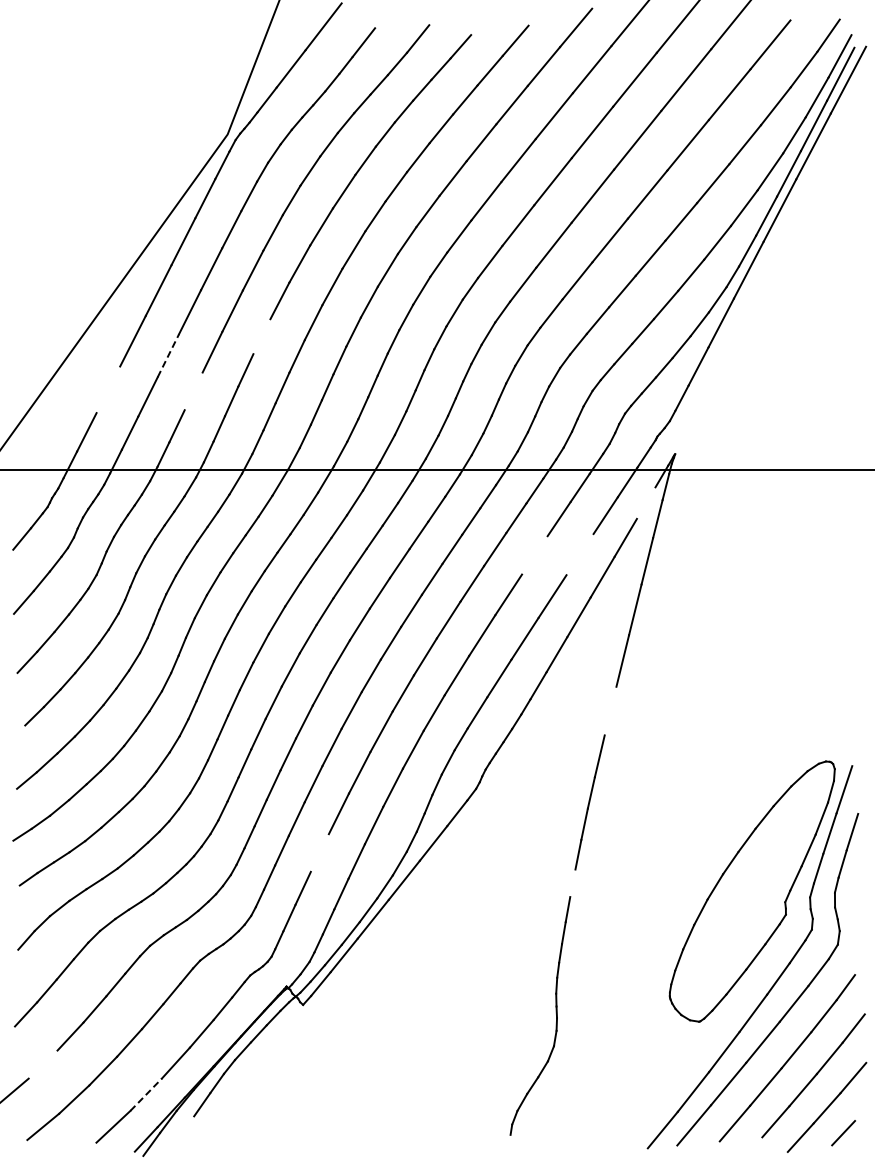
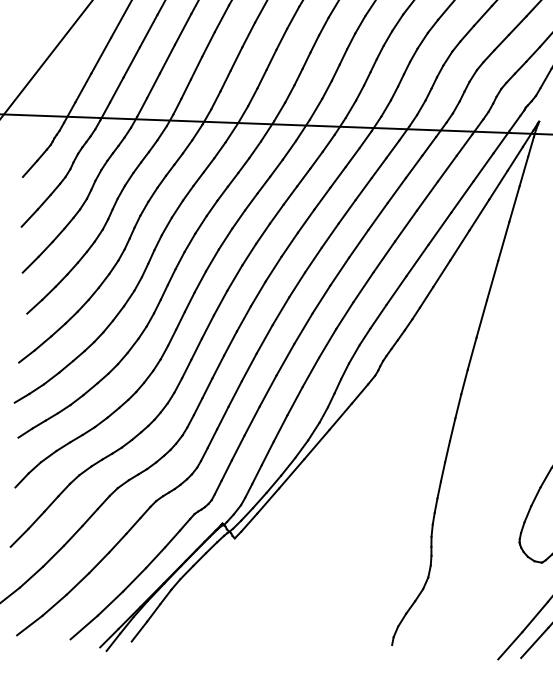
line: (261, 336) -> (221, 18), added
line: (168, 355) -> (148, 30), dashed -> solid
line: (108, 389) -> (101, 55), added
line: (193, 391) -> (167, 59), added
line: (645, 502) -> (514, 158), added
line: (579, 554) -> (462, 196), added
line: (534, 555) -> (427, 196), added
line: (610, 710) -> (481, 318), added
line: (319, 852) -> (251, 420), added
line: (572, 883) -> (447, 451), added
line: (42, 1064) -> (30, 577), added
line: (146, 1094) -> (110, 603), dashed -> solid
line: (184, 1129) -> (139, 631), added

